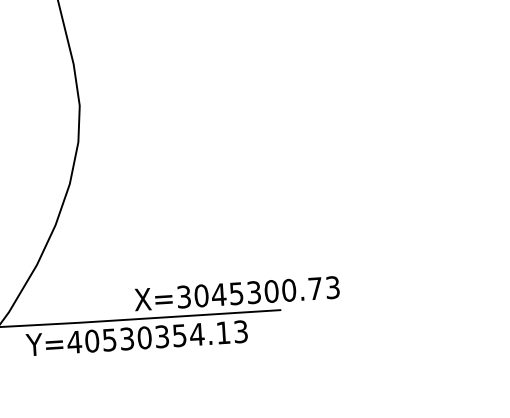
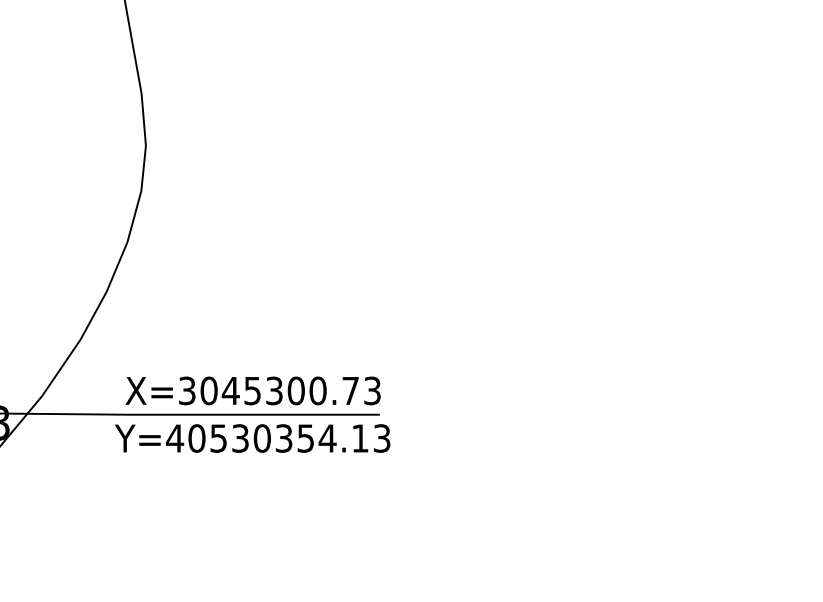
text: (236, 293) -> (252, 390), moved
text: (136, 338) -> (252, 438), moved

